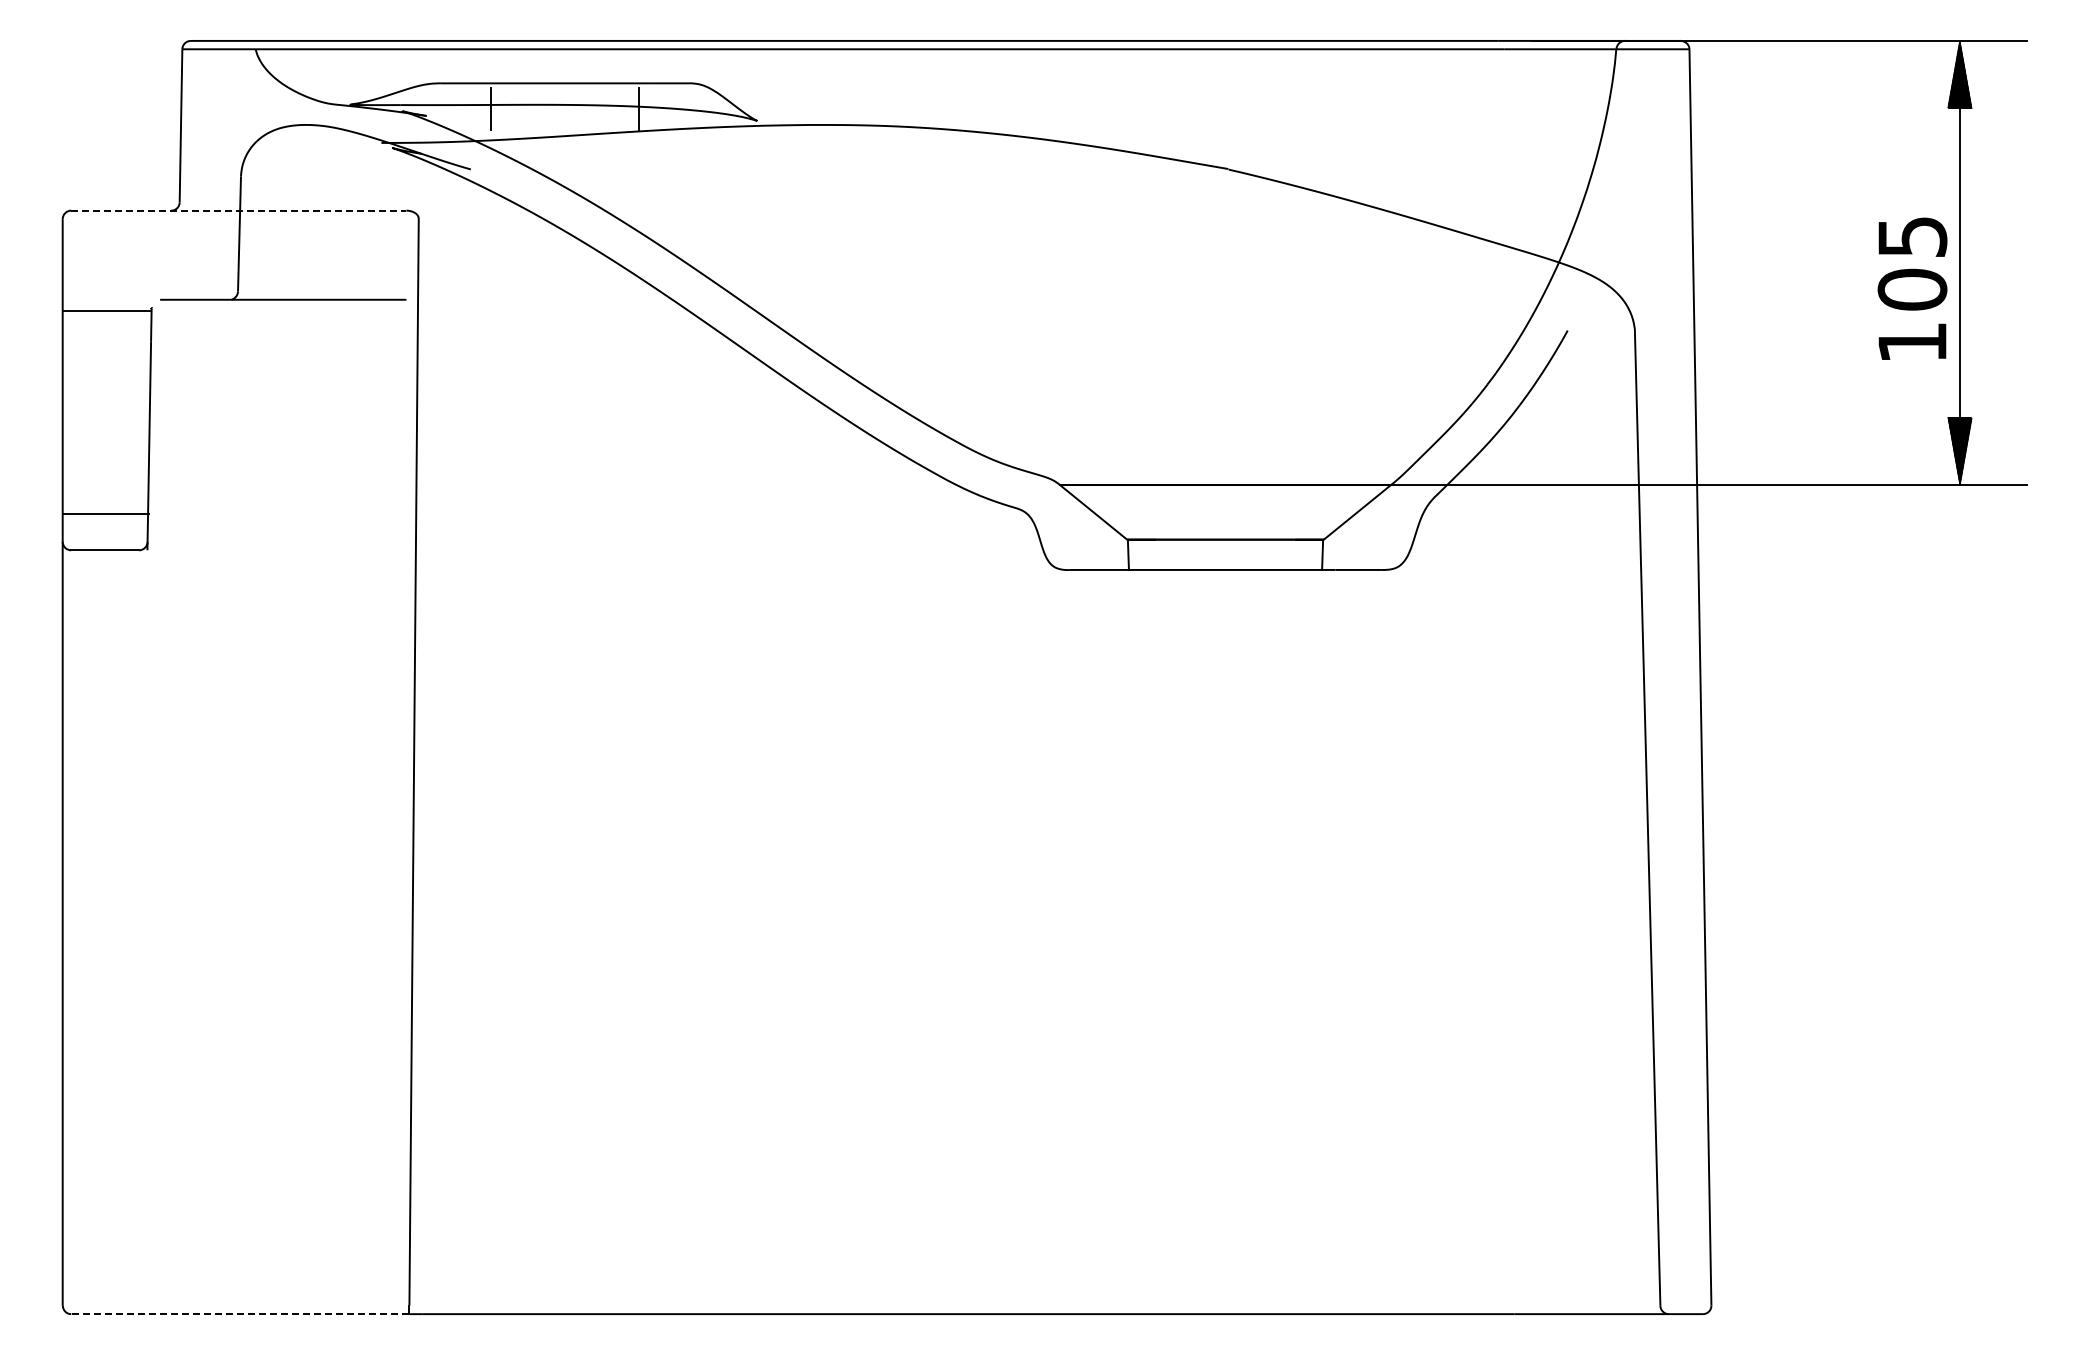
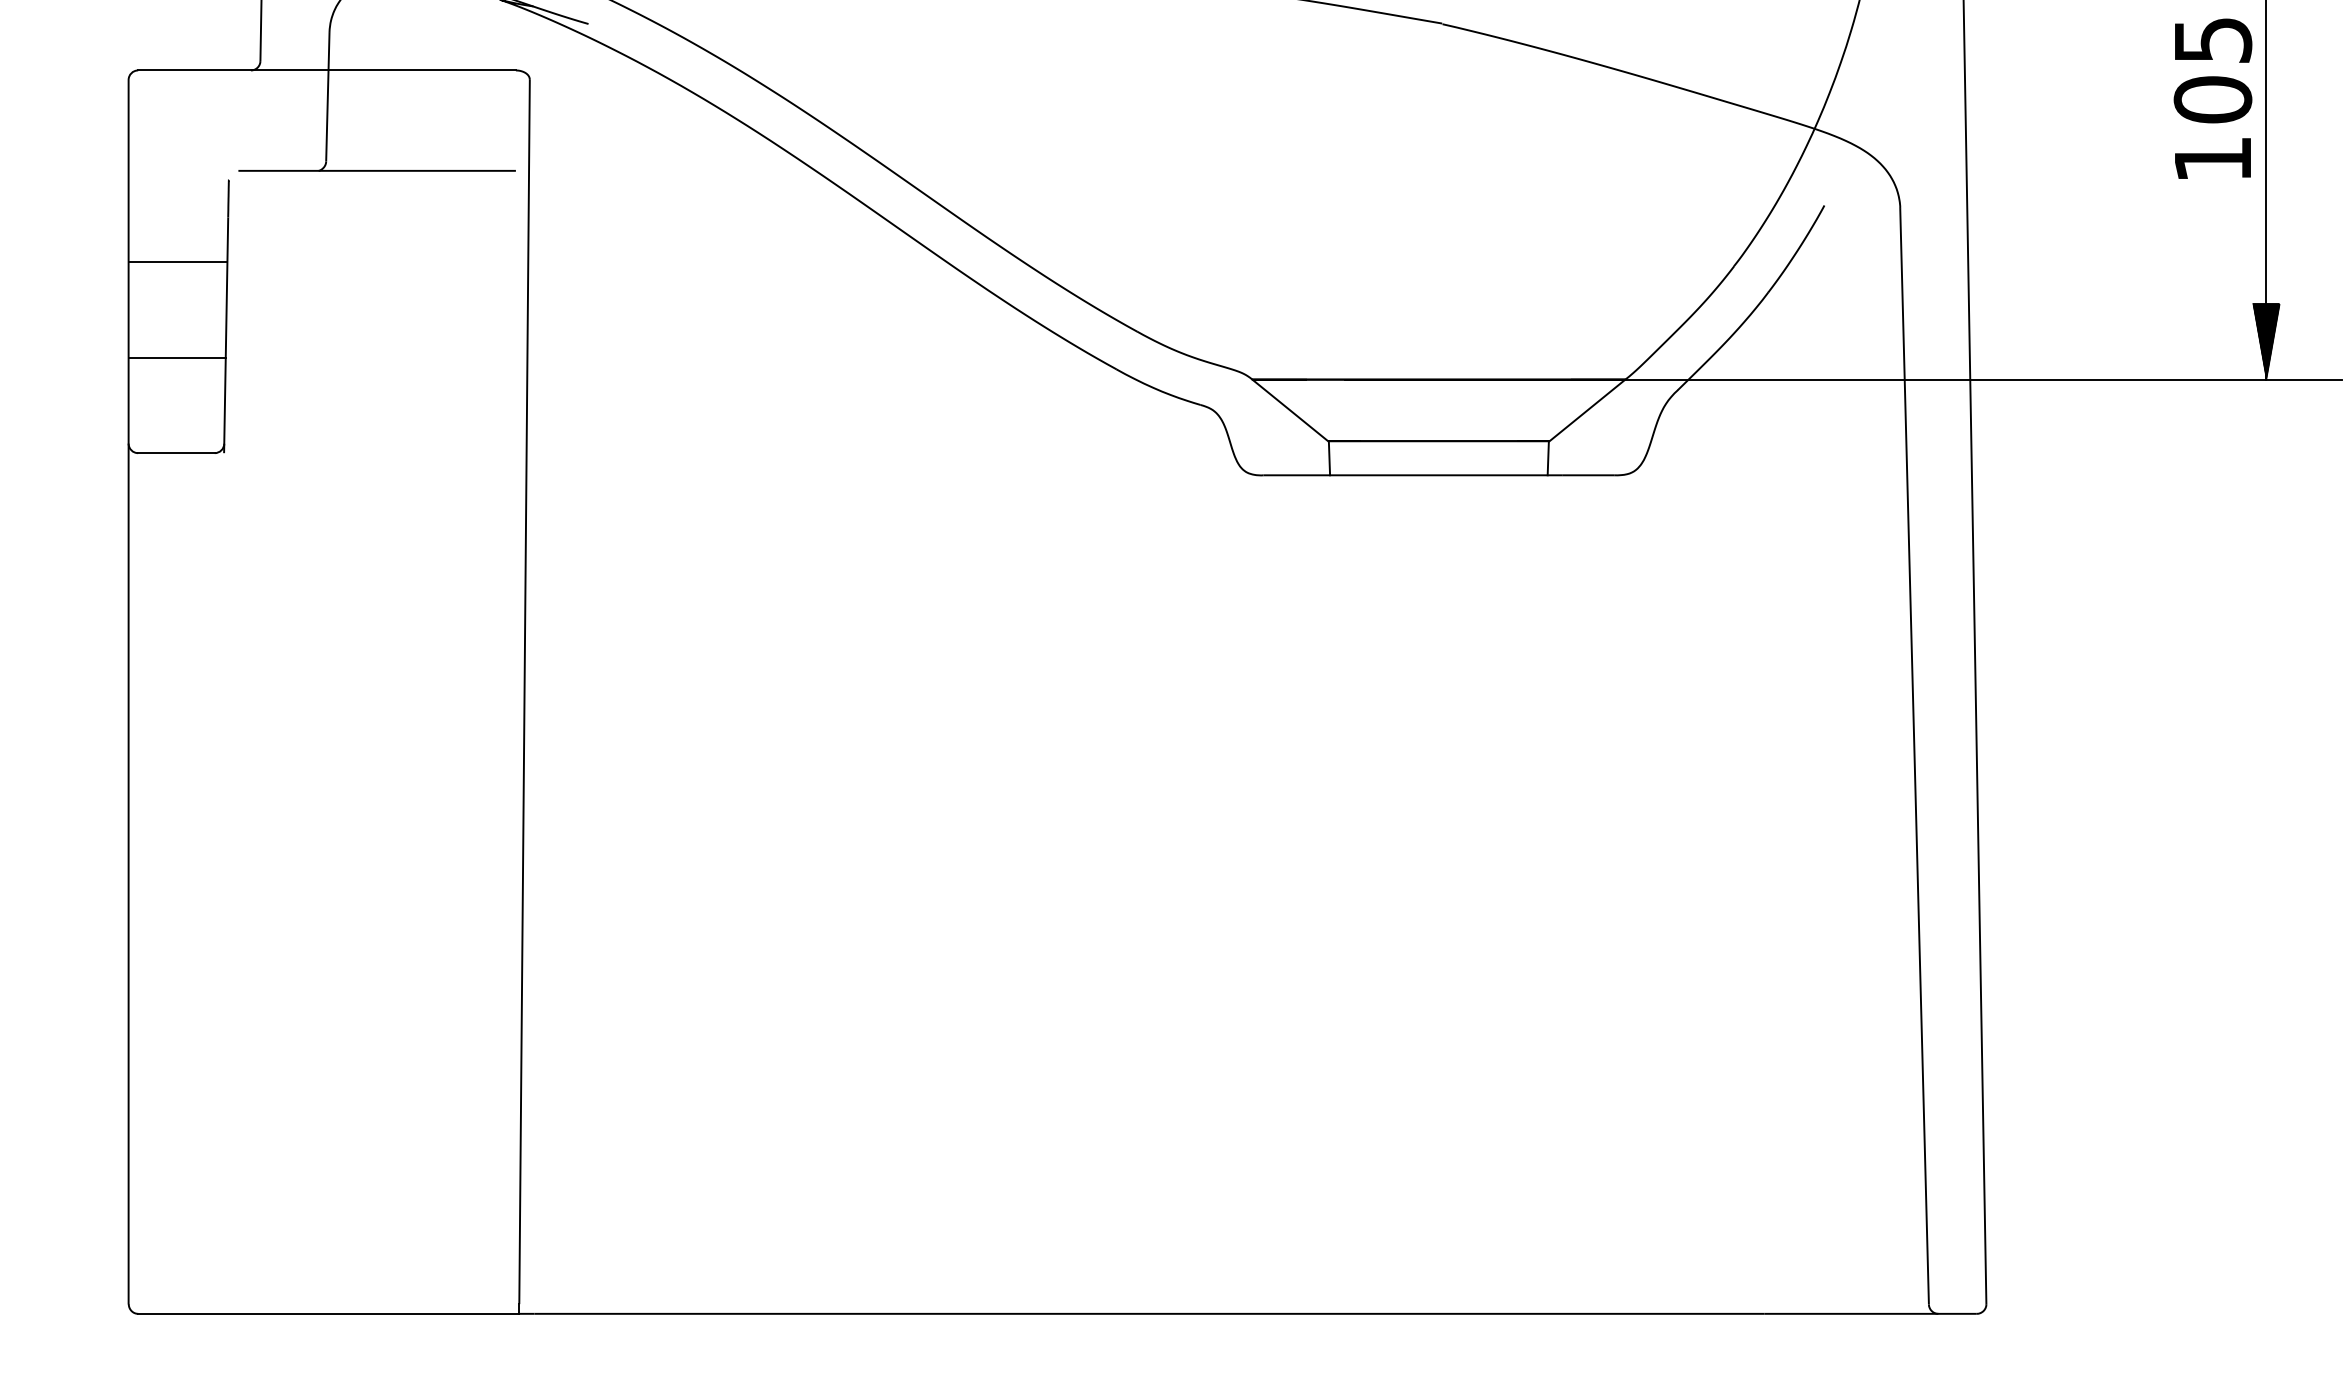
line: (238, 210) -> (326, 70), dashed -> solid
text: (1912, 288) -> (2212, 98), moved
line: (106, 310) -> (177, 261), moved
line: (105, 514) -> (176, 357), moved
line: (239, 1314) -> (327, 1314), dashed -> solid

